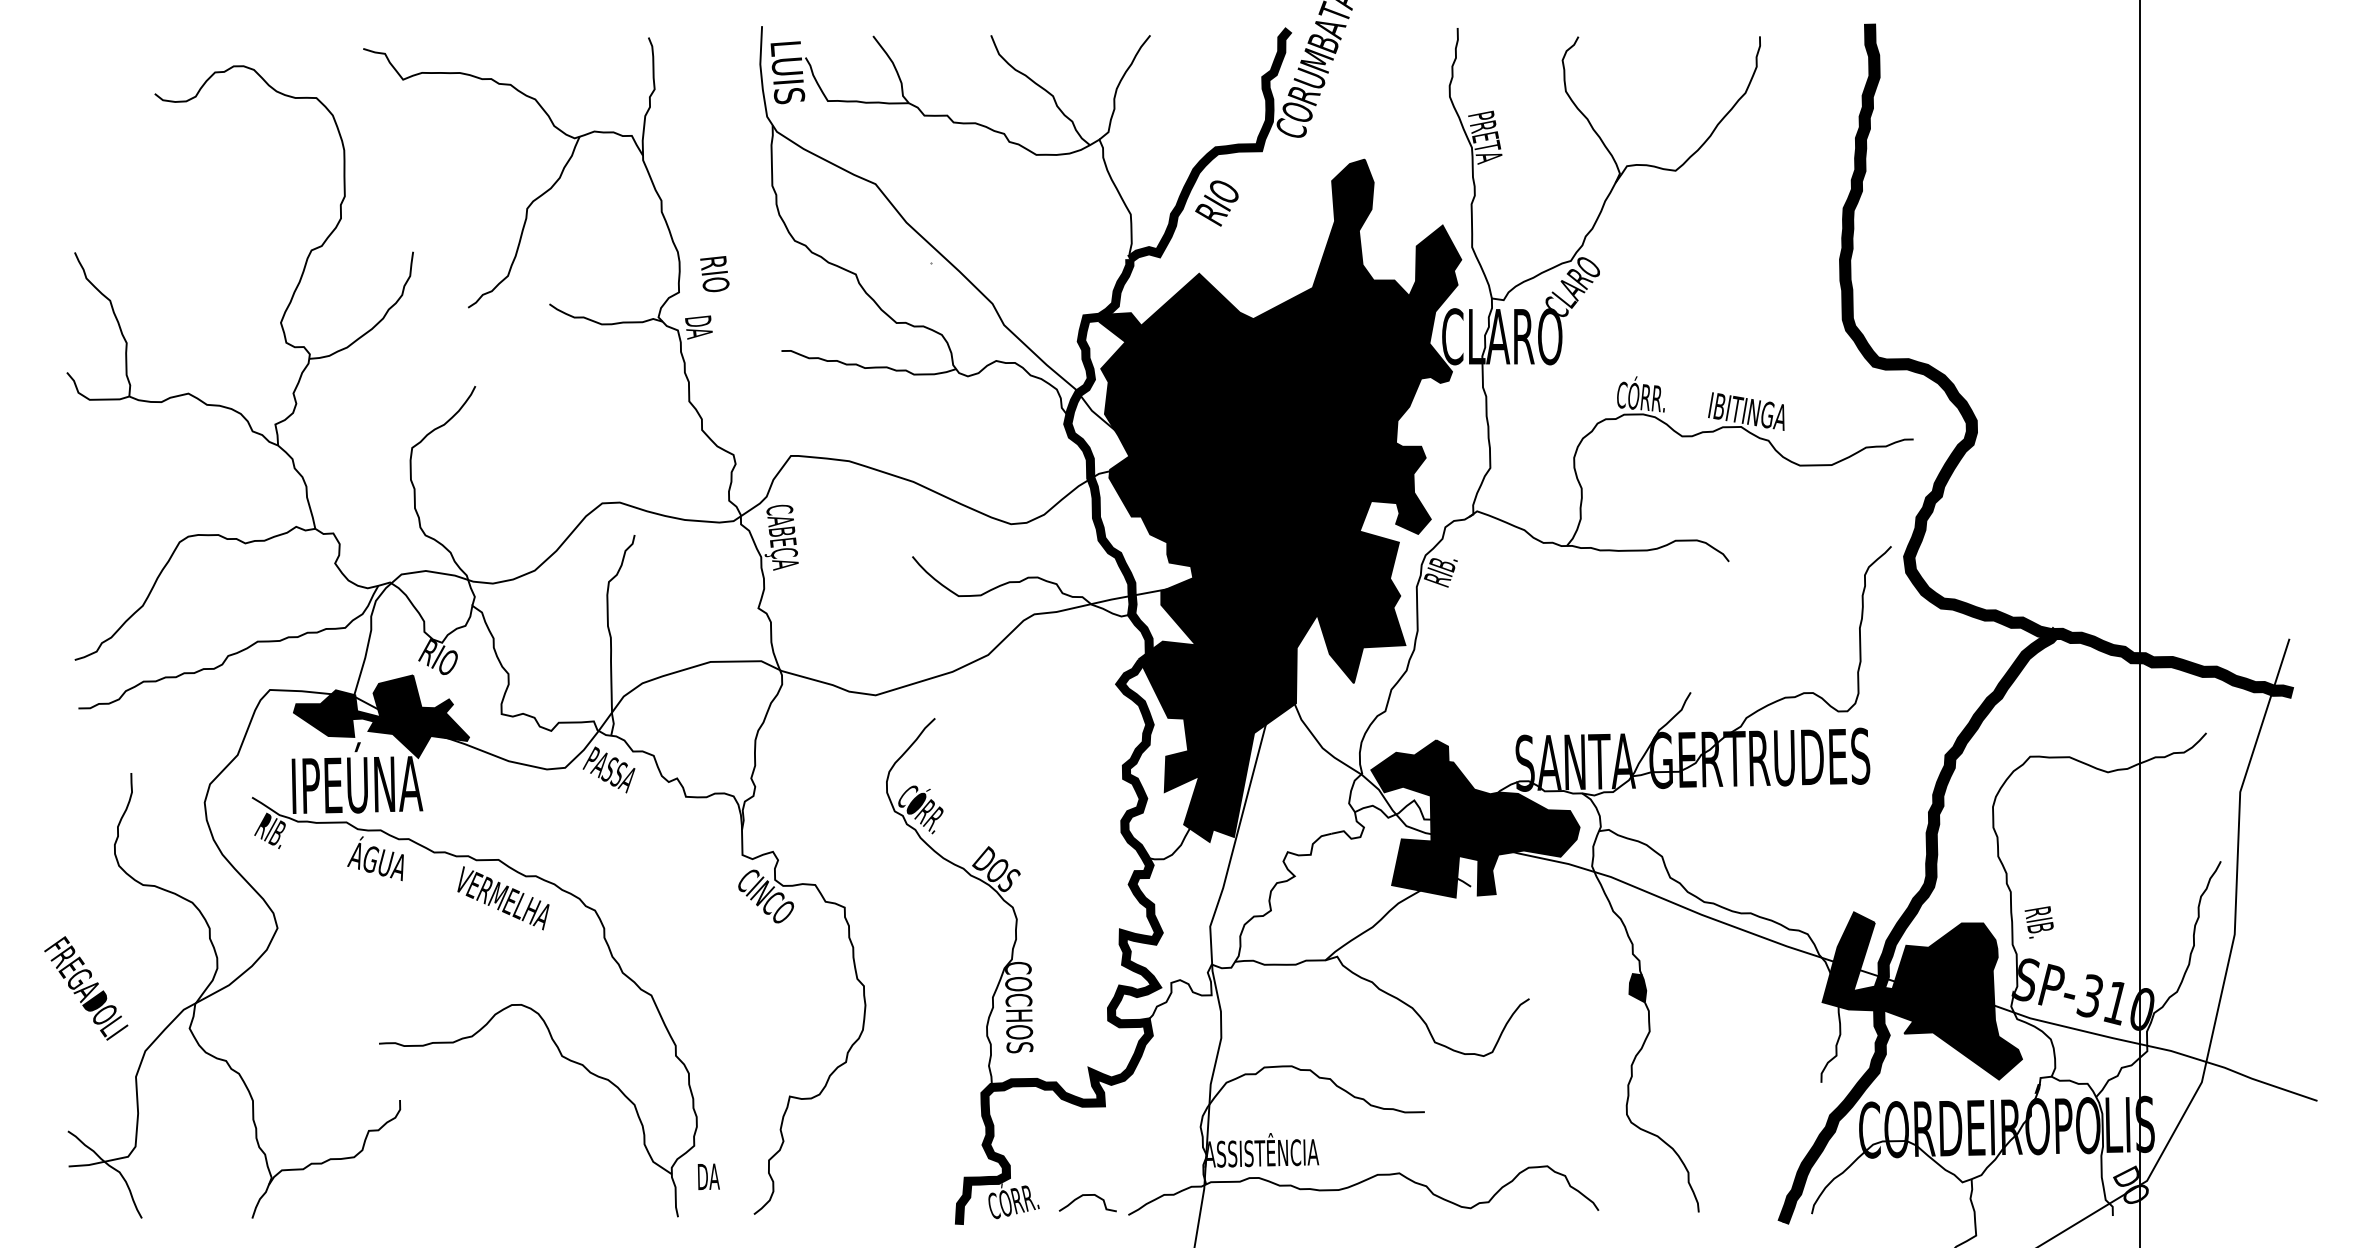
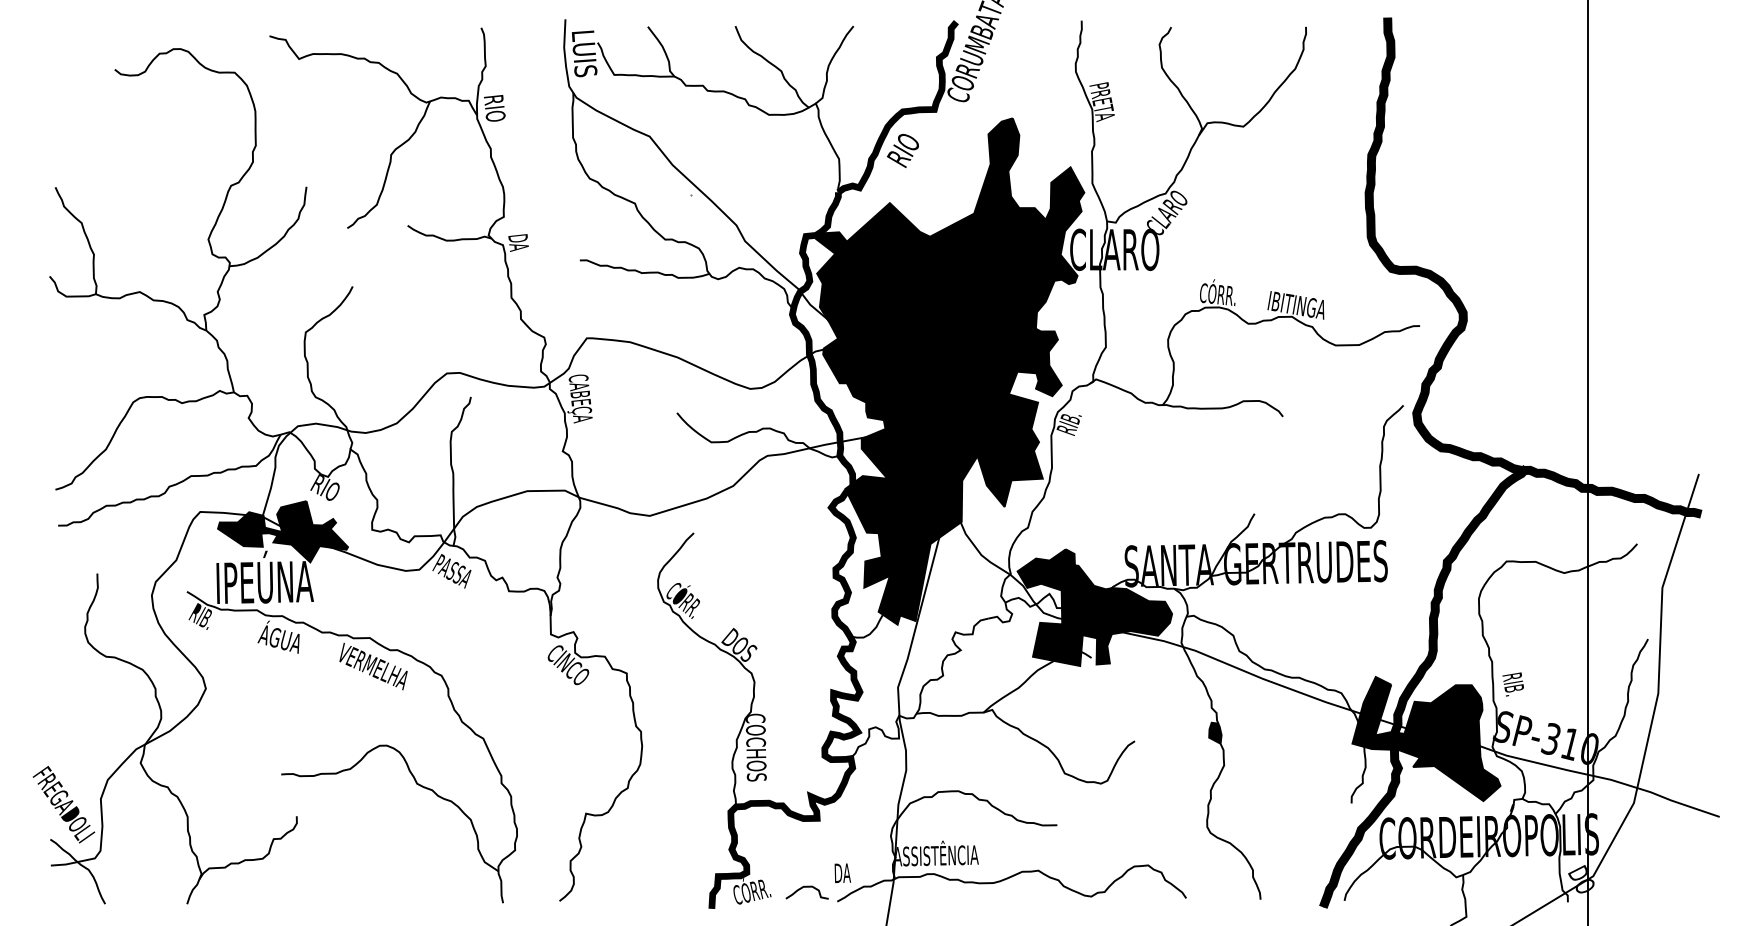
text: (714, 274) -> (494, 108), moved
text: (86, 988) -> (64, 804), moved
text: (708, 1176) -> (842, 873), moved

